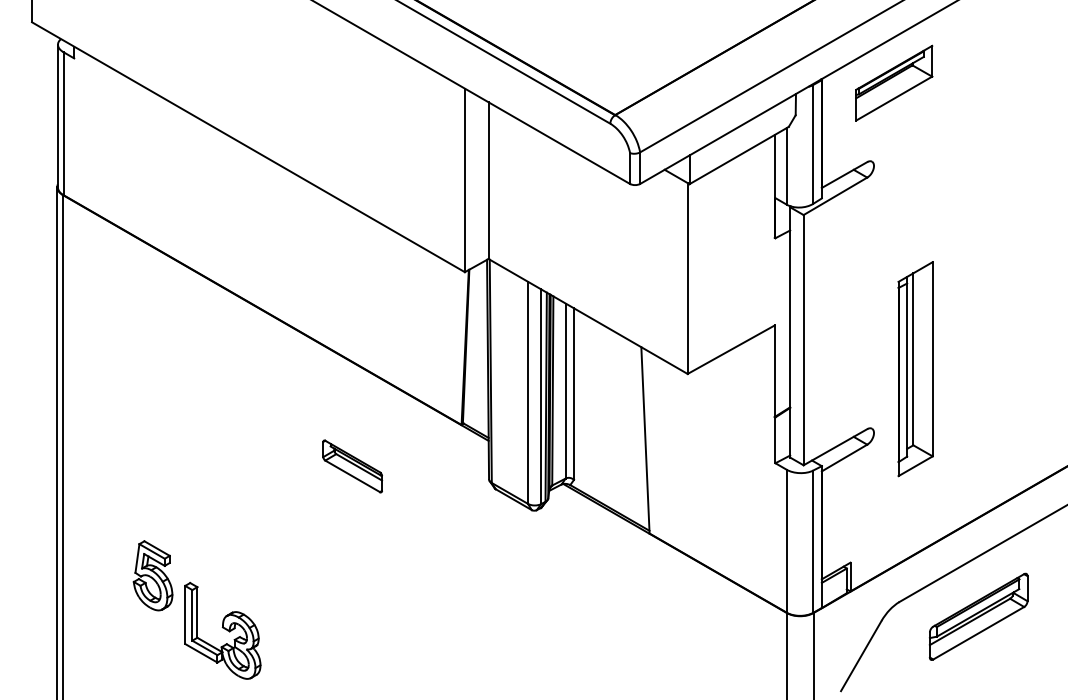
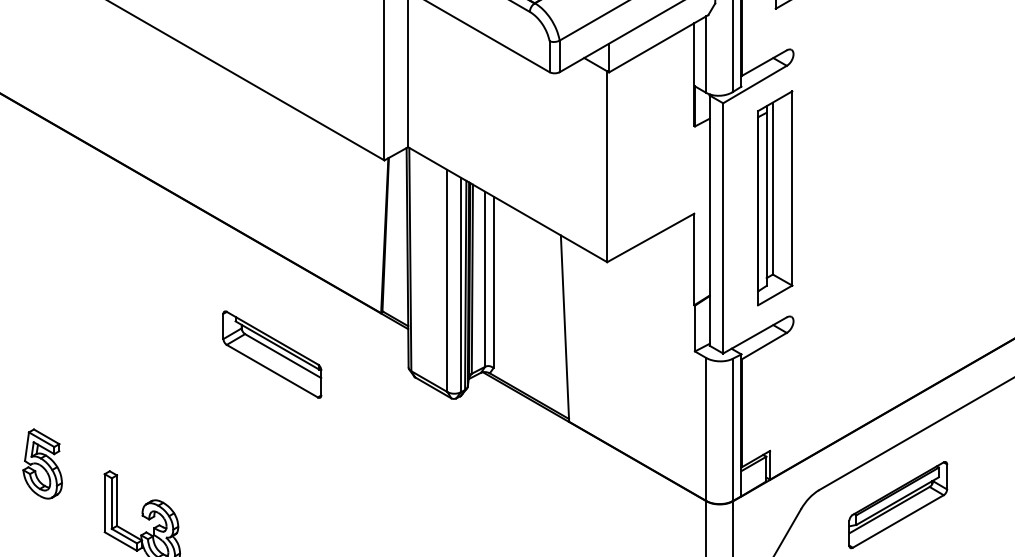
part: (915, 369) -> (775, 198), moved
part: (352, 466) -> (272, 354), size x1.67
part: (152, 575) -> (42, 463), moved

